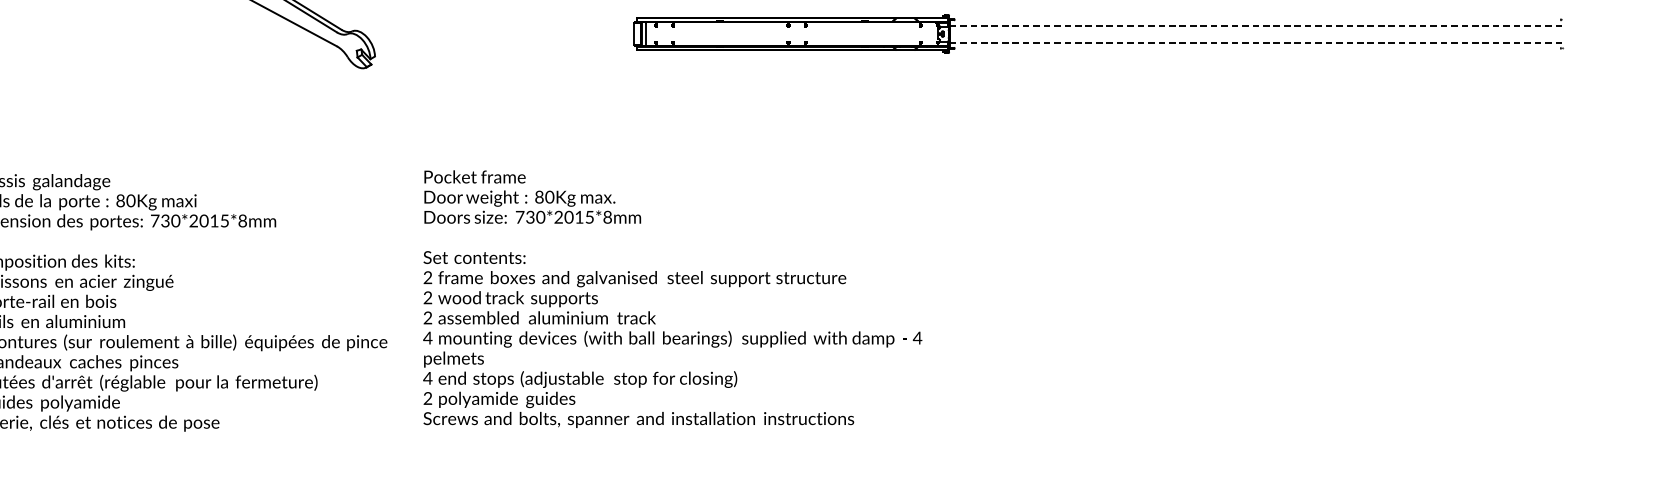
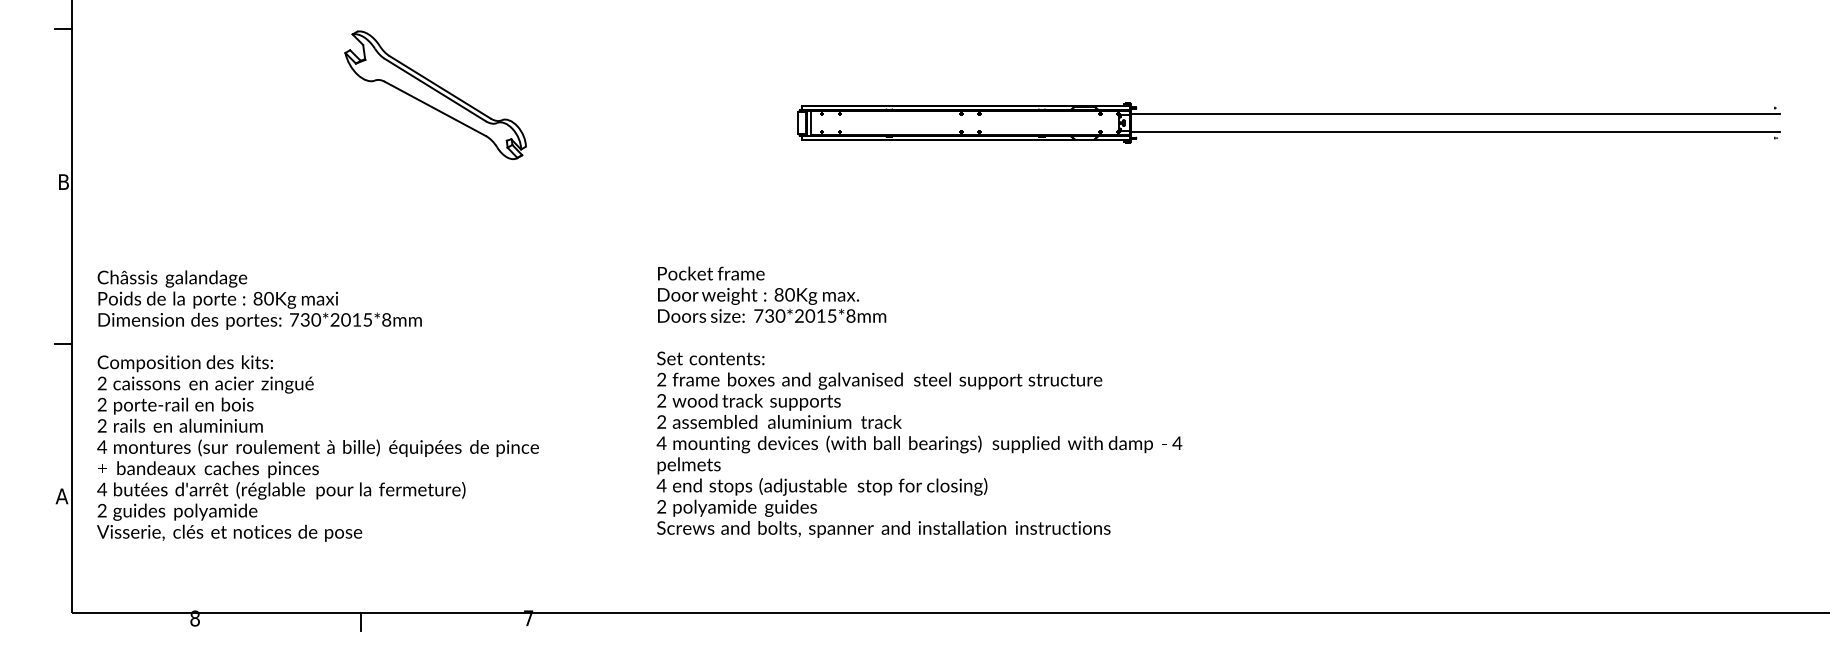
line: (1257, 25) -> (1455, 114), dashed -> solid
line: (1257, 43) -> (1455, 132), dashed -> solid
text: (672, 298) -> (919, 401), moved

